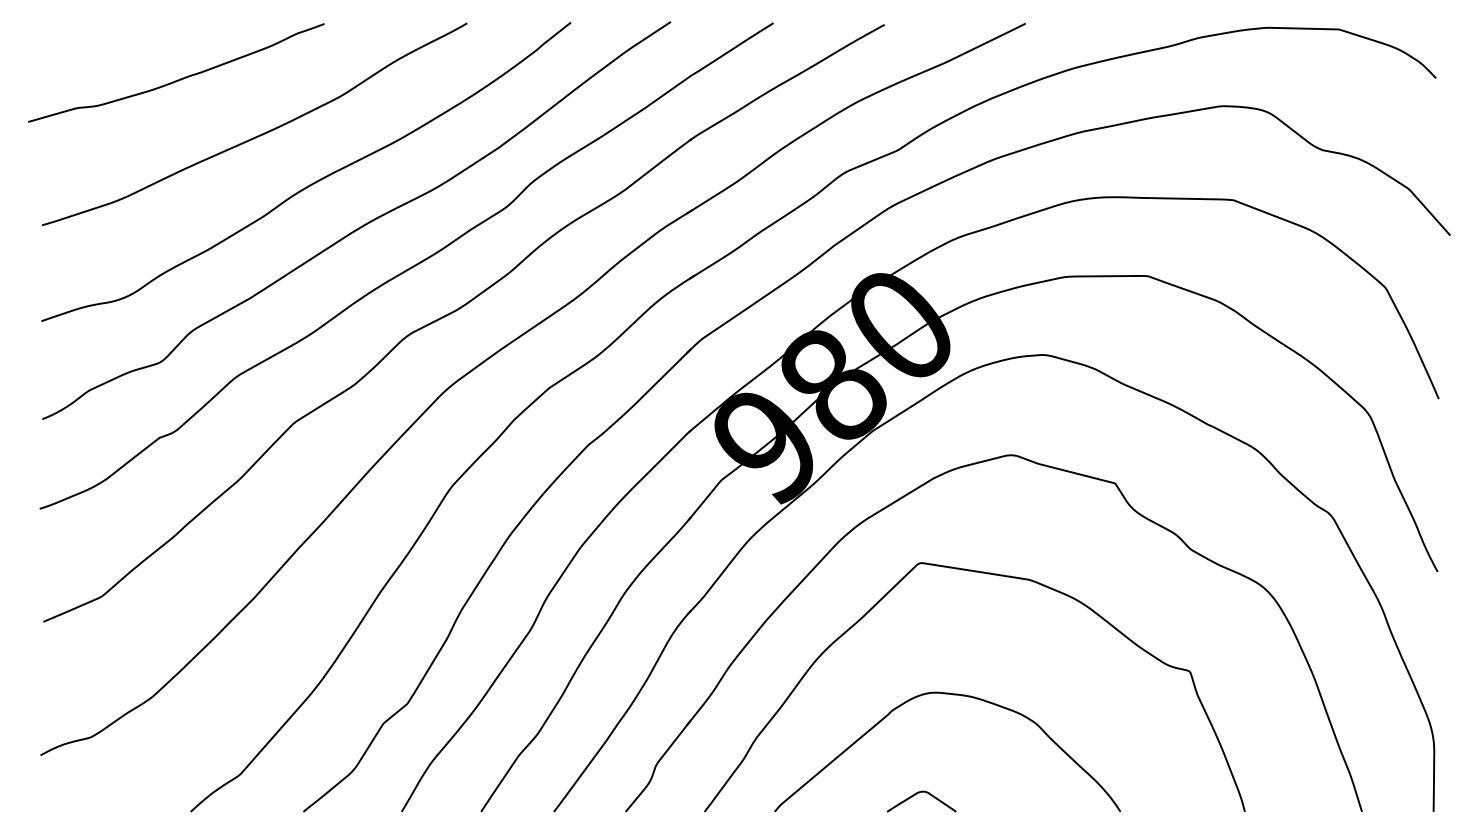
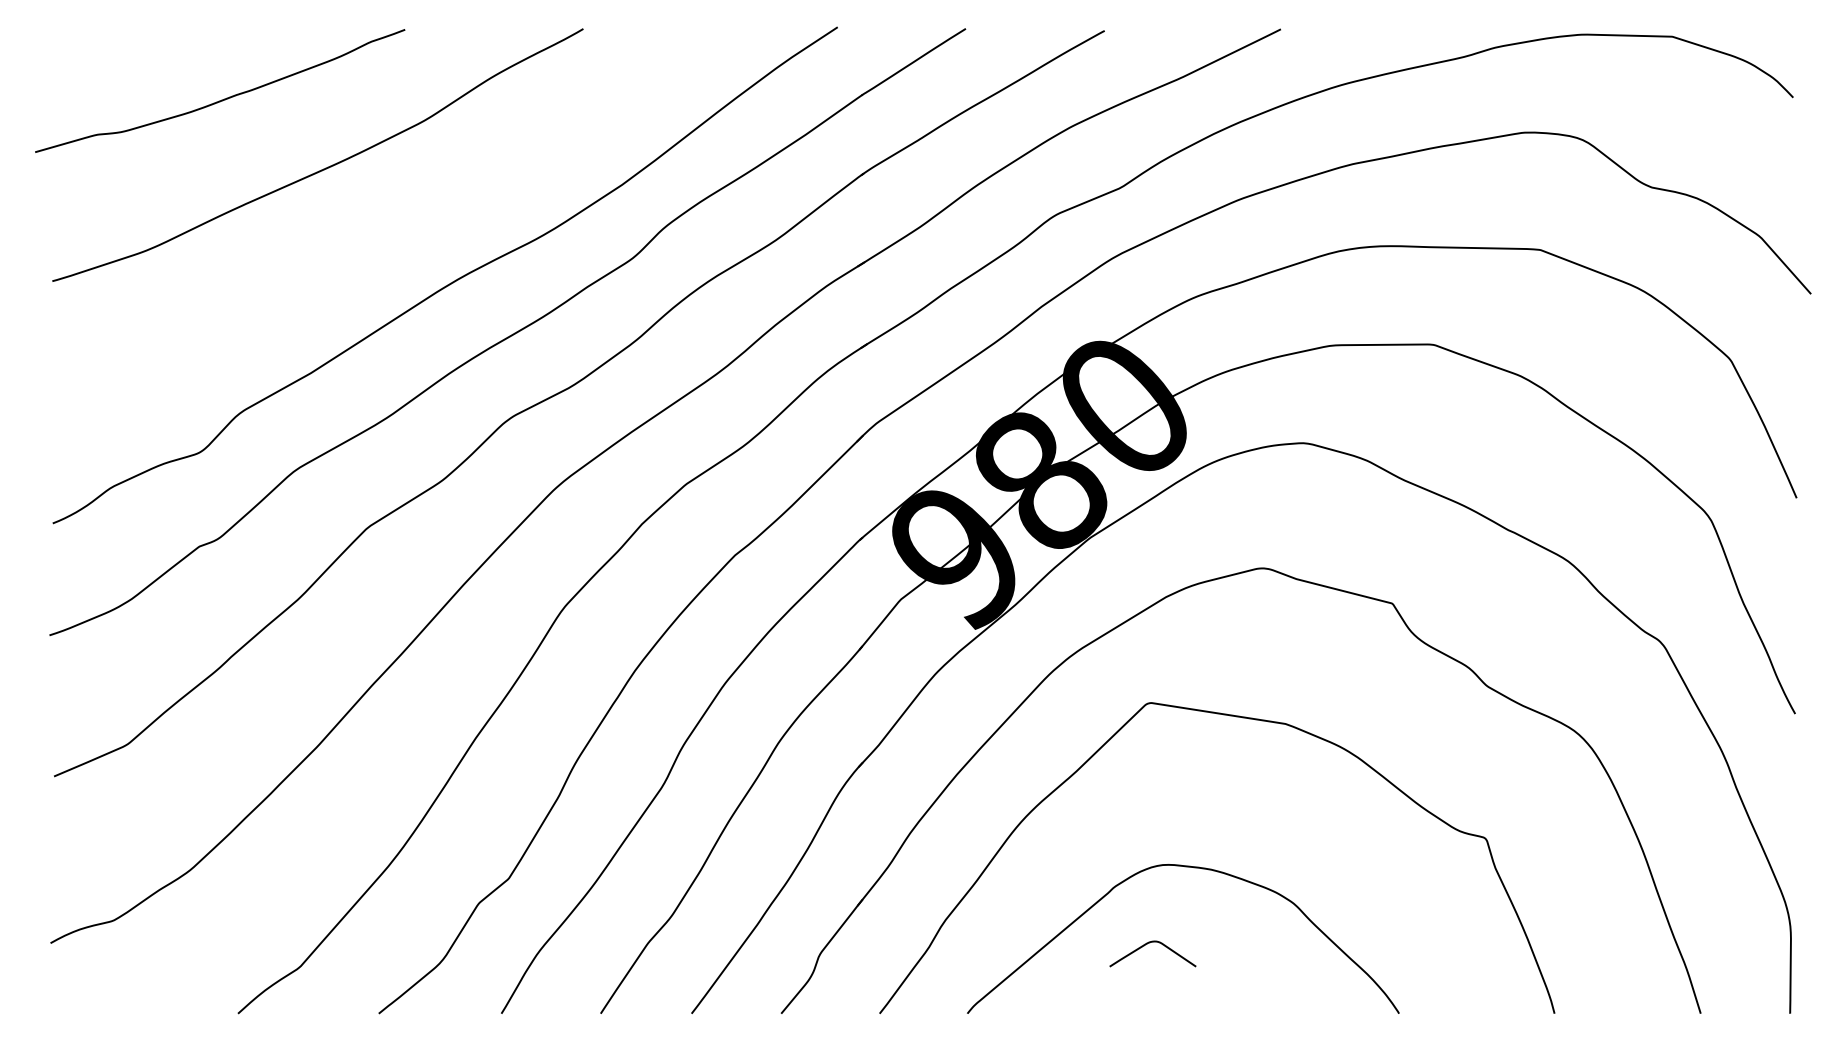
curve: (312, 183) -> (390, 228), removed
curve: (917, 794) -> (1147, 944), moved

